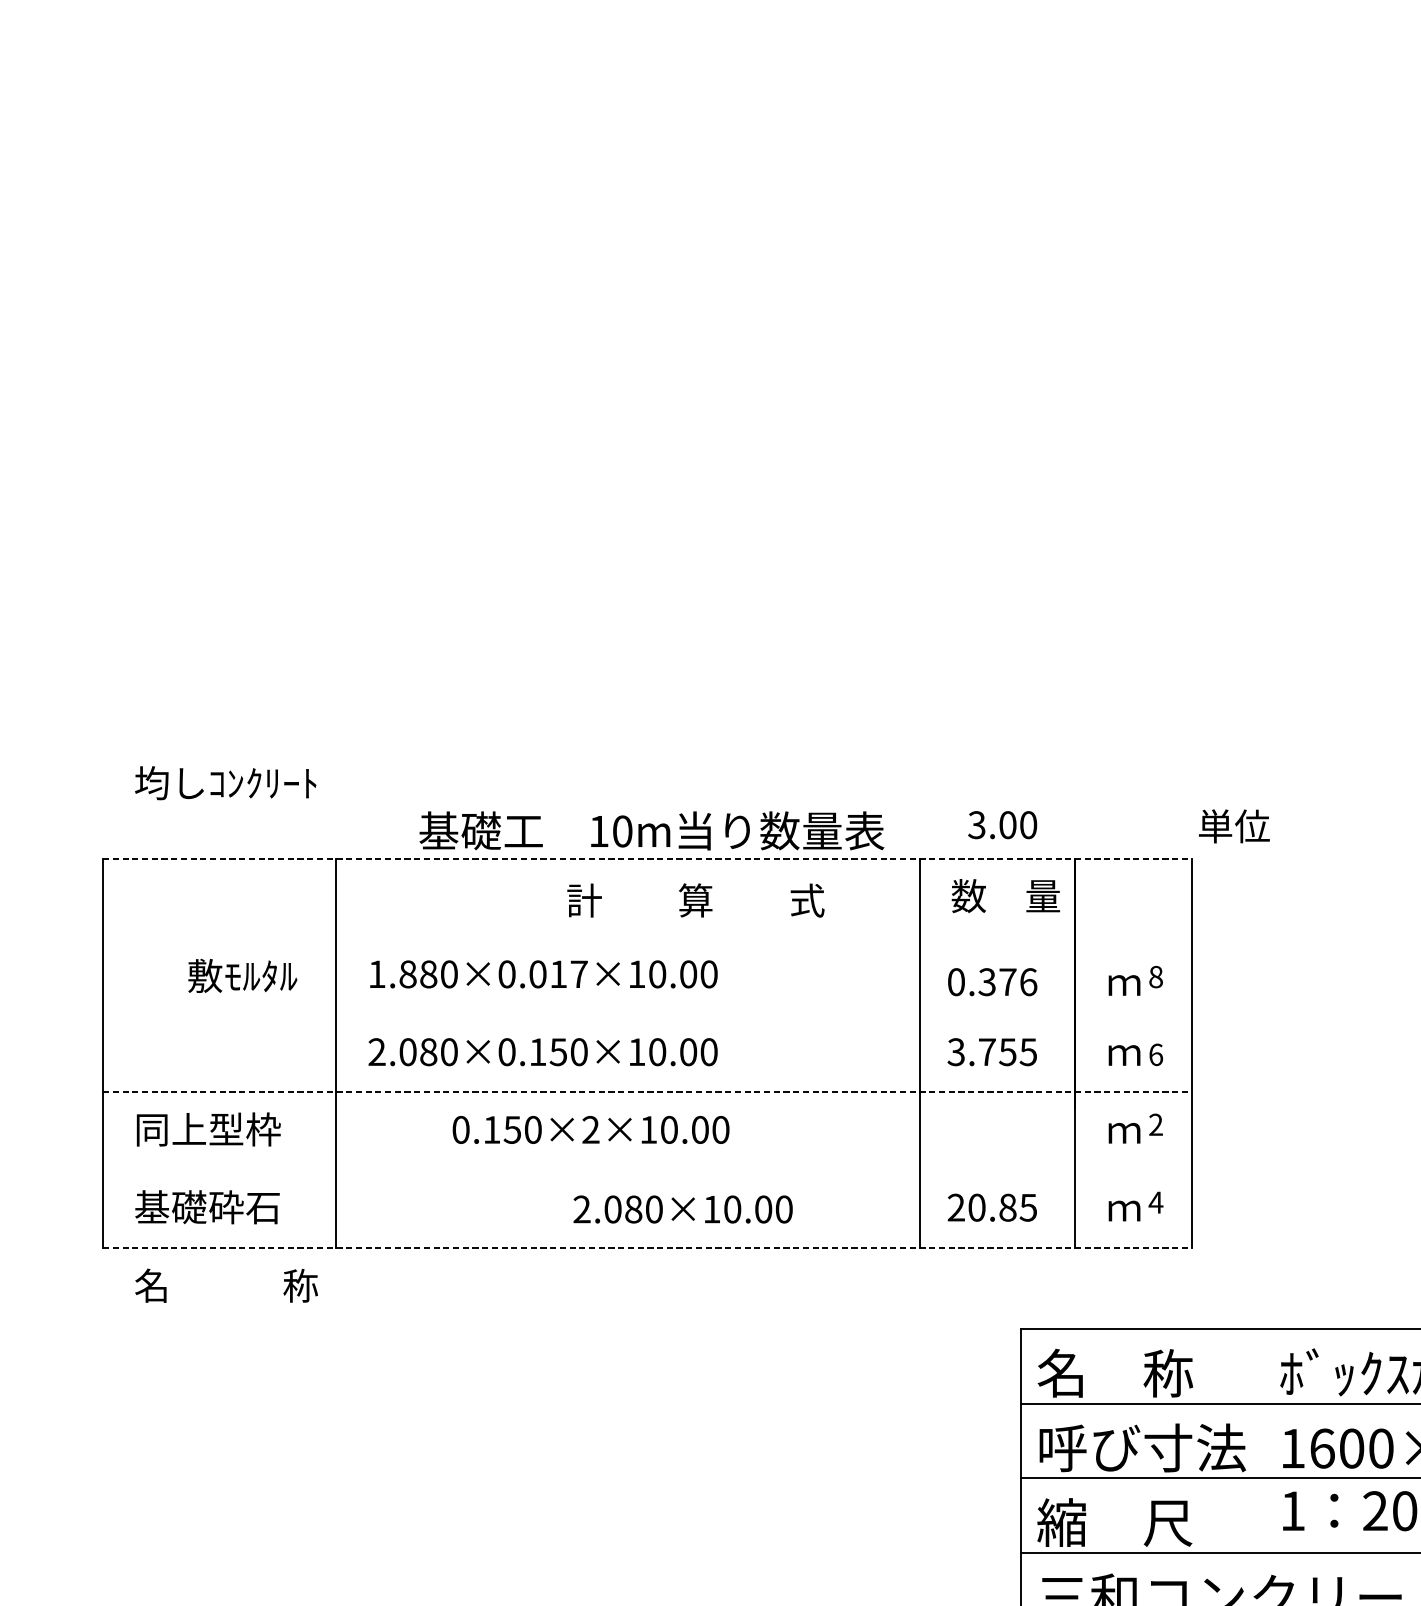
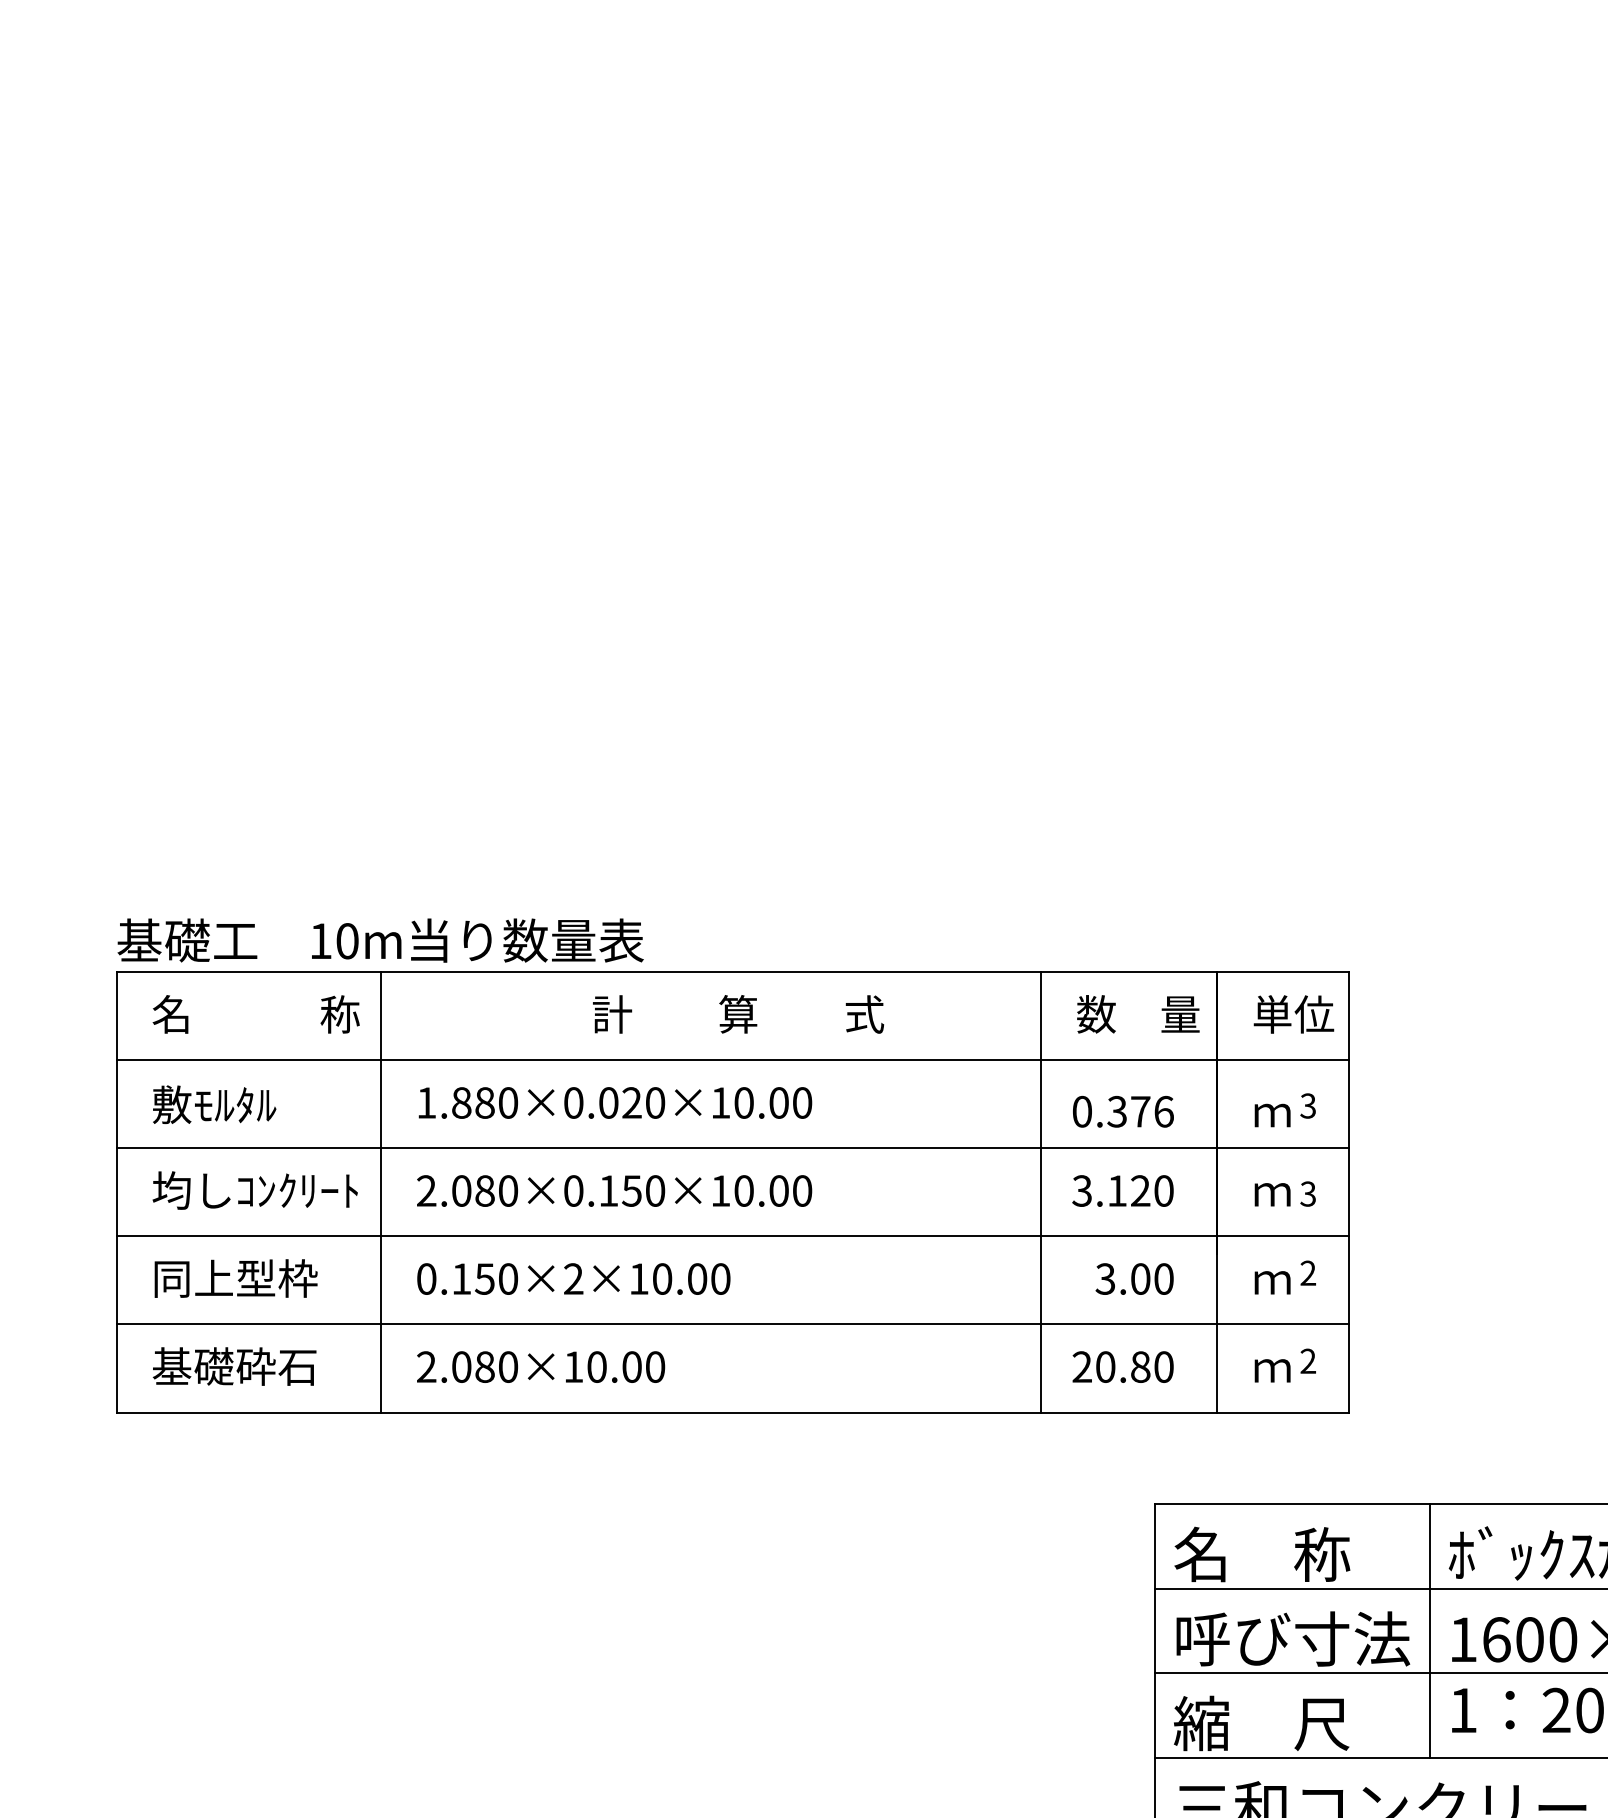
text: (225, 783) -> (254, 1190), moved
text: (1002, 824) -> (1134, 1278), moved
text: (1233, 826) -> (1293, 1014), moved
text: (651, 830) -> (380, 940), moved
line: (648, 859) -> (733, 972), dashed -> solid
text: (695, 900) -> (738, 1014), moved
line: (647, 936) -> (732, 1060), added
text: (568, 973) -> (643, 1102), 1.880×0.017×10.00 -> 1.880×0.020×10.00
text: (242, 975) -> (214, 1104), moved
text: (1156, 976) -> (1308, 1105), 8 -> 3
line: (647, 1014) -> (732, 1148), added
text: (1007, 1051) -> (1140, 1190), 3.755 -> 3.120
text: (1156, 1054) -> (1308, 1193), 6 -> 3
line: (648, 1092) -> (733, 1236), dashed -> solid
text: (590, 1129) -> (573, 1278), moved
line: (647, 1170) -> (732, 1324), added
text: (1155, 1201) -> (1307, 1360), 4 -> 2
text: (1028, 1207) -> (1163, 1366), 20.85 -> 20.80
text: (683, 1208) -> (541, 1366), moved
line: (648, 1247) -> (733, 1412), dashed -> solid
text: (225, 1285) -> (255, 1014), moved
line: (1263, 1440) -> (1429, 1630), added

